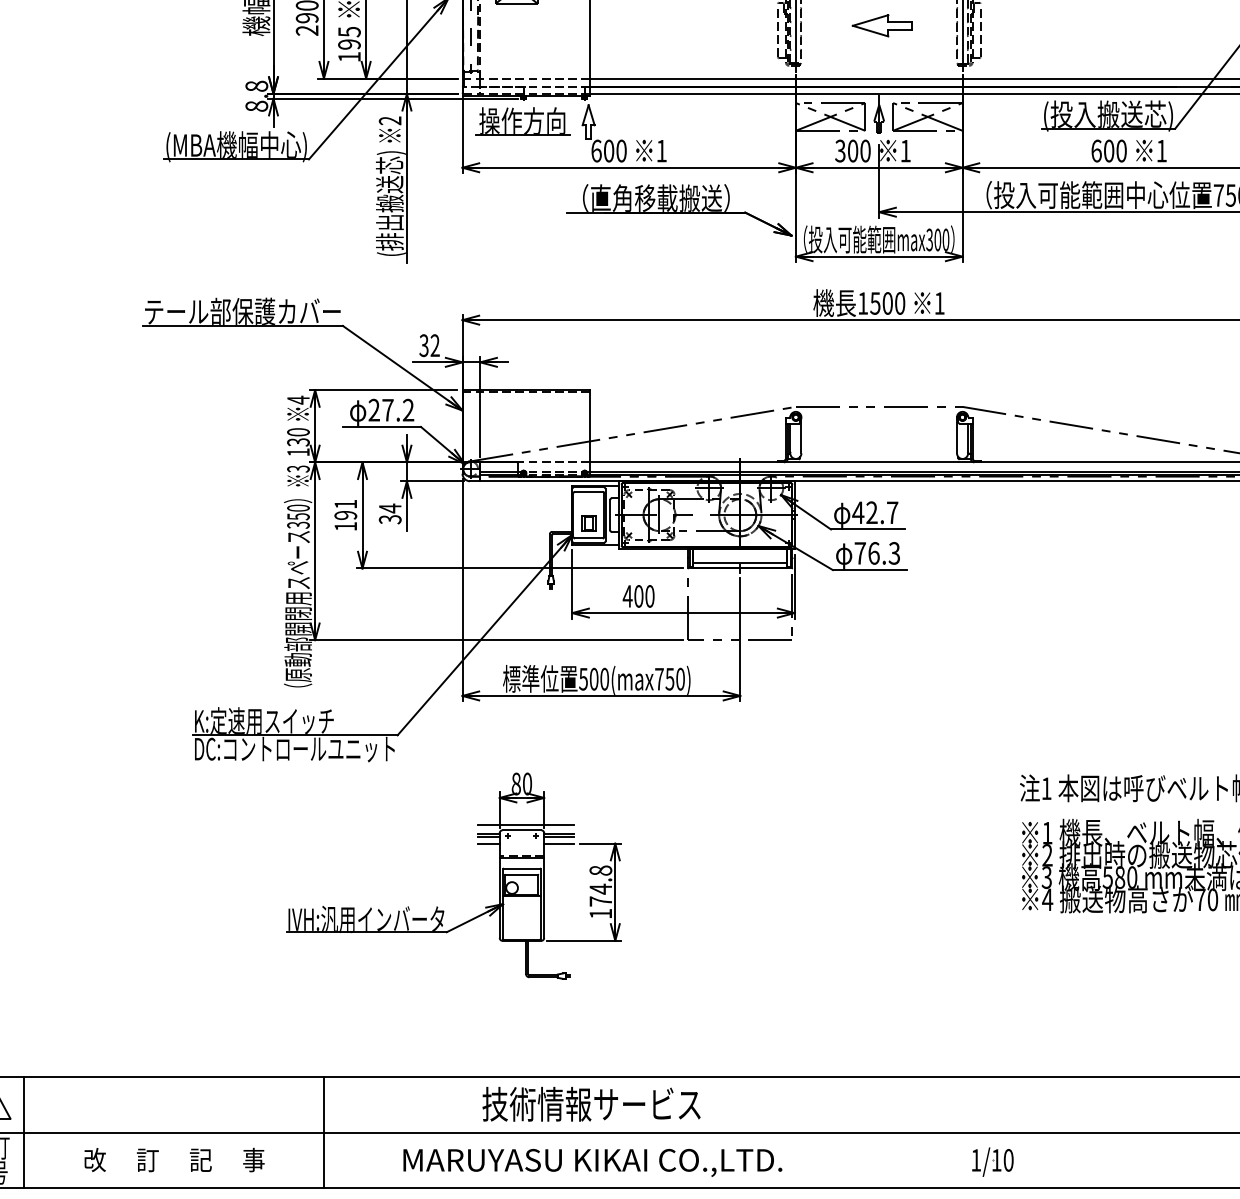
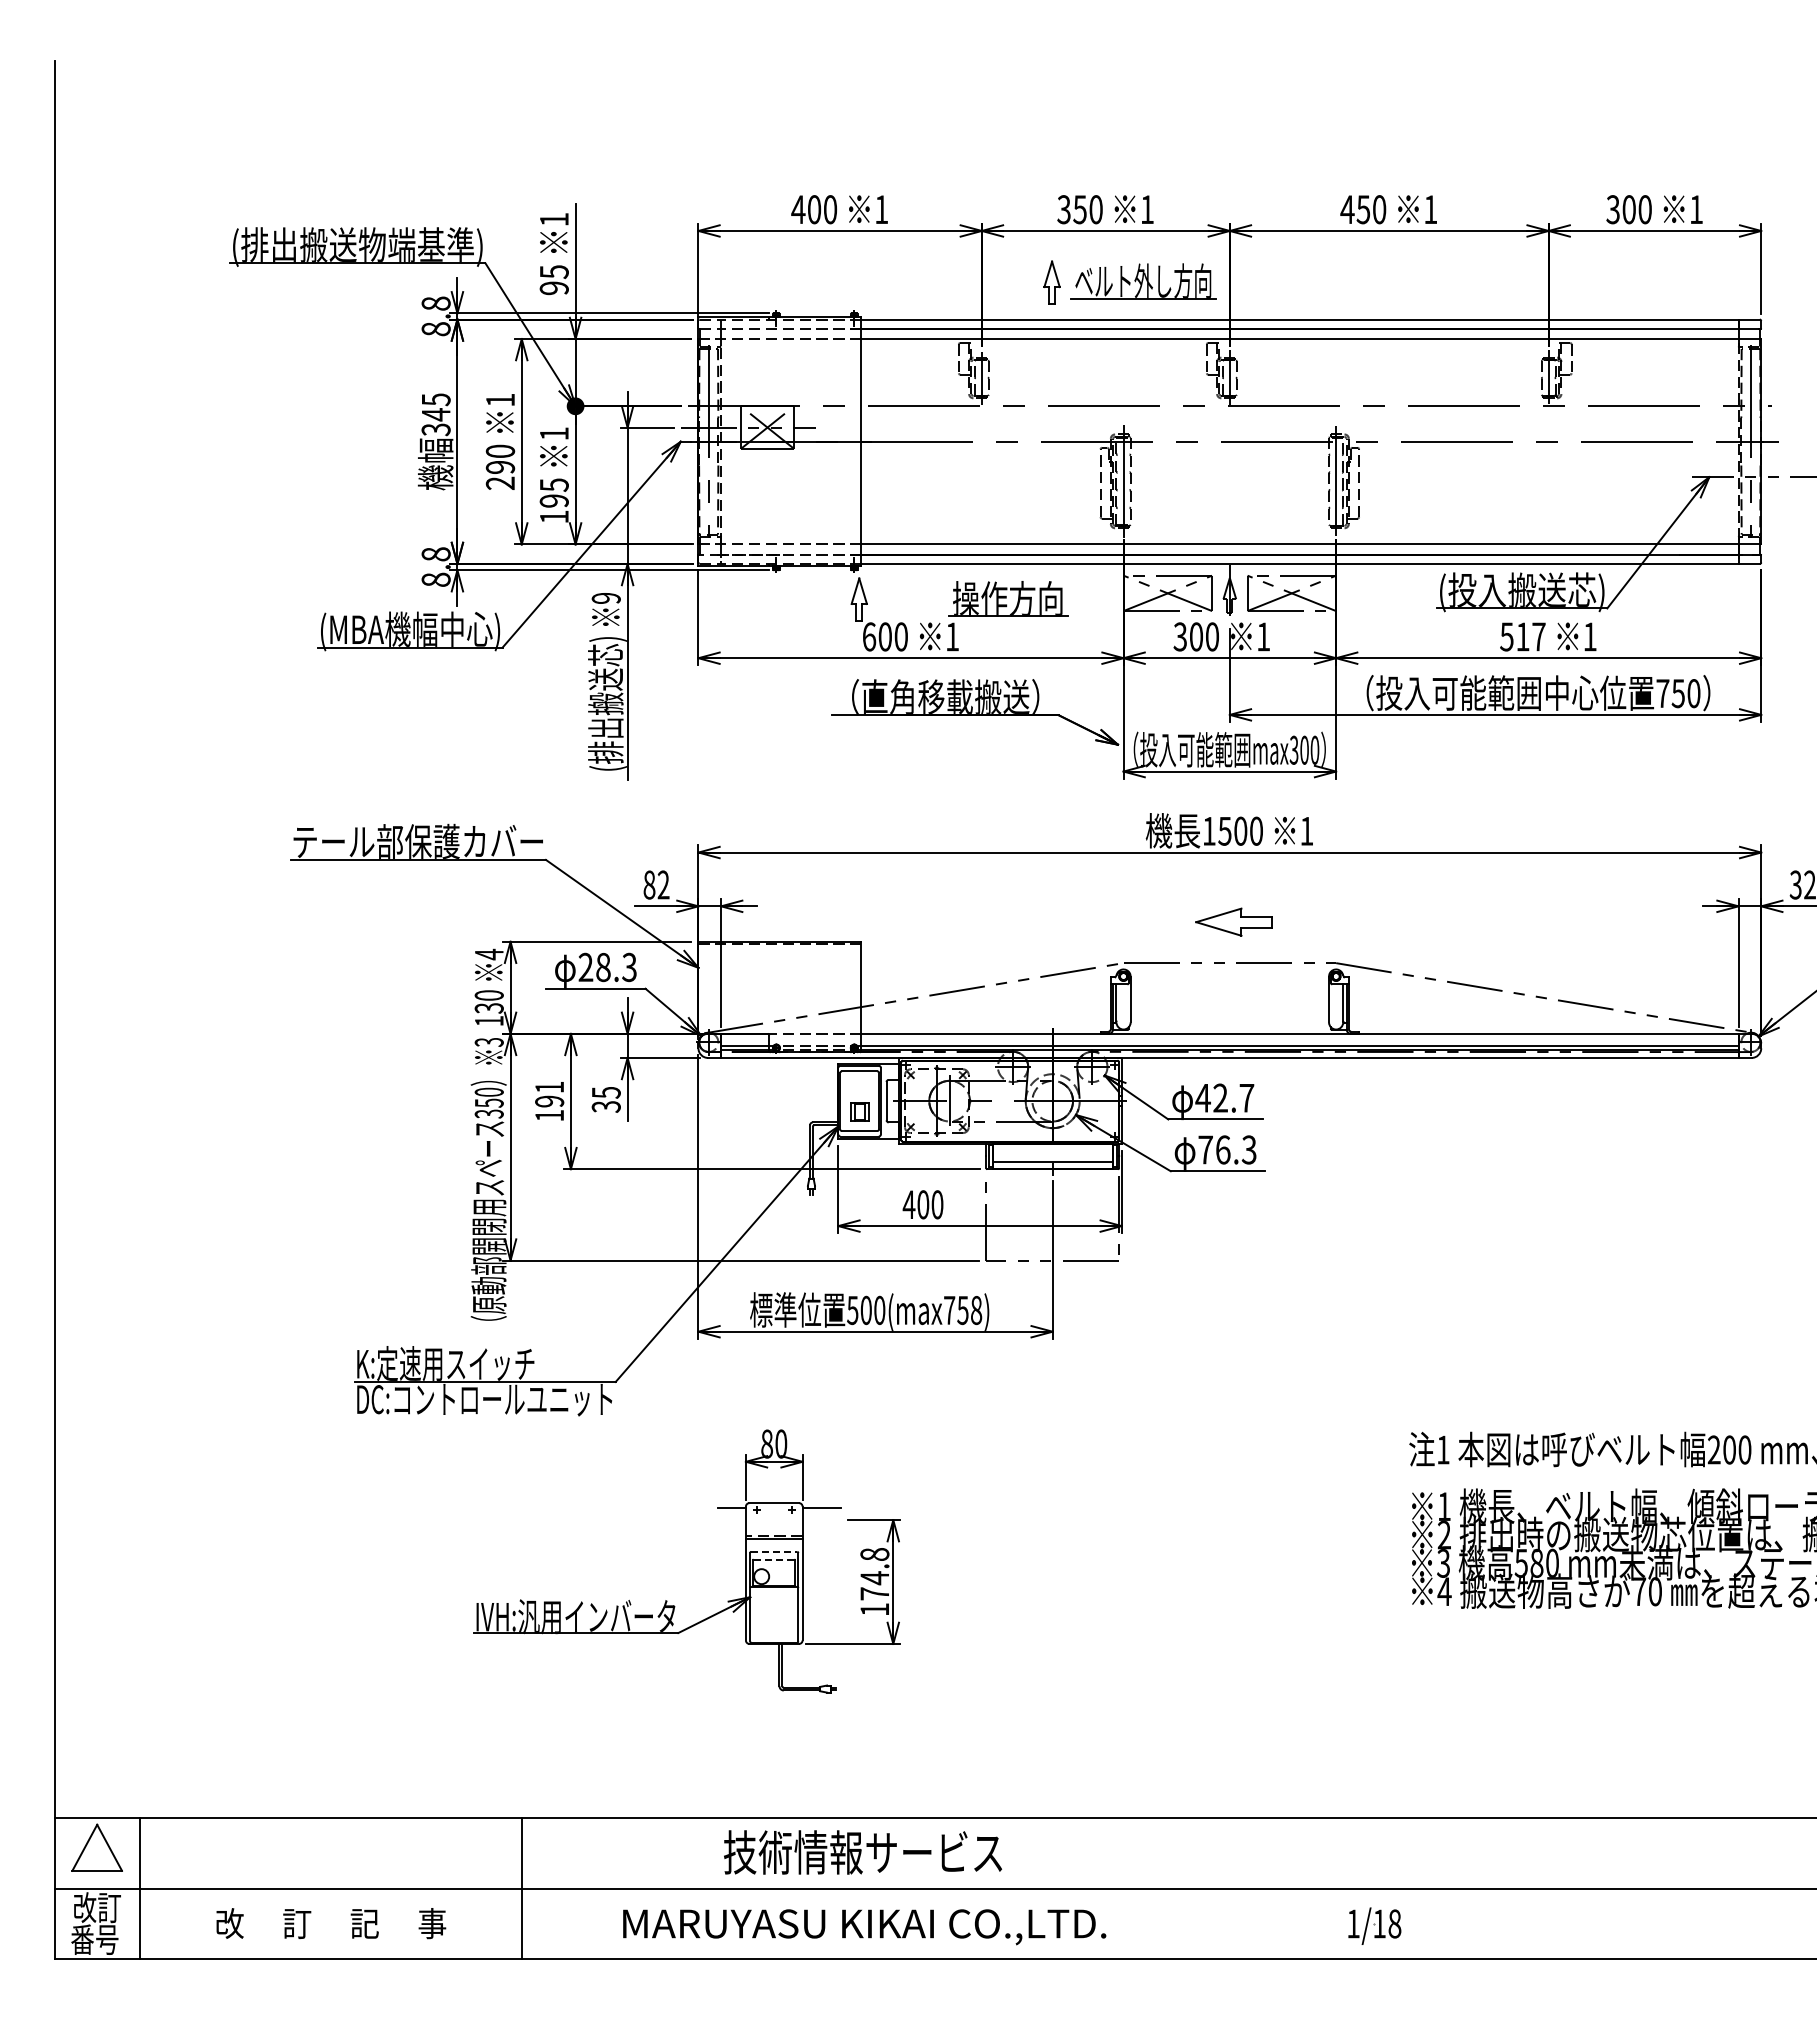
part: (882, 25) -> (1233, 921), moved
text: (390, 120) -> (606, 597), 2 -> 9
part: (522, 120) -> (1008, 598), moved
text: (1108, 150) -> (1522, 636), 600 -> 517
text: (424, 345) -> (649, 884), 32 -> 82
text: (398, 410) -> (616, 967), 27.2 -> 28.3
text: (390, 508) -> (606, 1092), 34 -> 35
text: (680, 679) -> (976, 1310), 500(max750) -> 500(max758)
line: (525, 825) -> (778, 1496), removed
line: (488, 837) -> (731, 1512), removed
line: (559, 837) -> (821, 1512), removed
line: (488, 843) -> (731, 1520), removed
line: (559, 843) -> (821, 1520), removed
line: (522, 868) -> (774, 1551), solid -> dashed
line: (522, 874) -> (774, 1559), solid -> dashed
text: (1008, 1160) -> (1394, 1923), 1/10 -> 1/18

